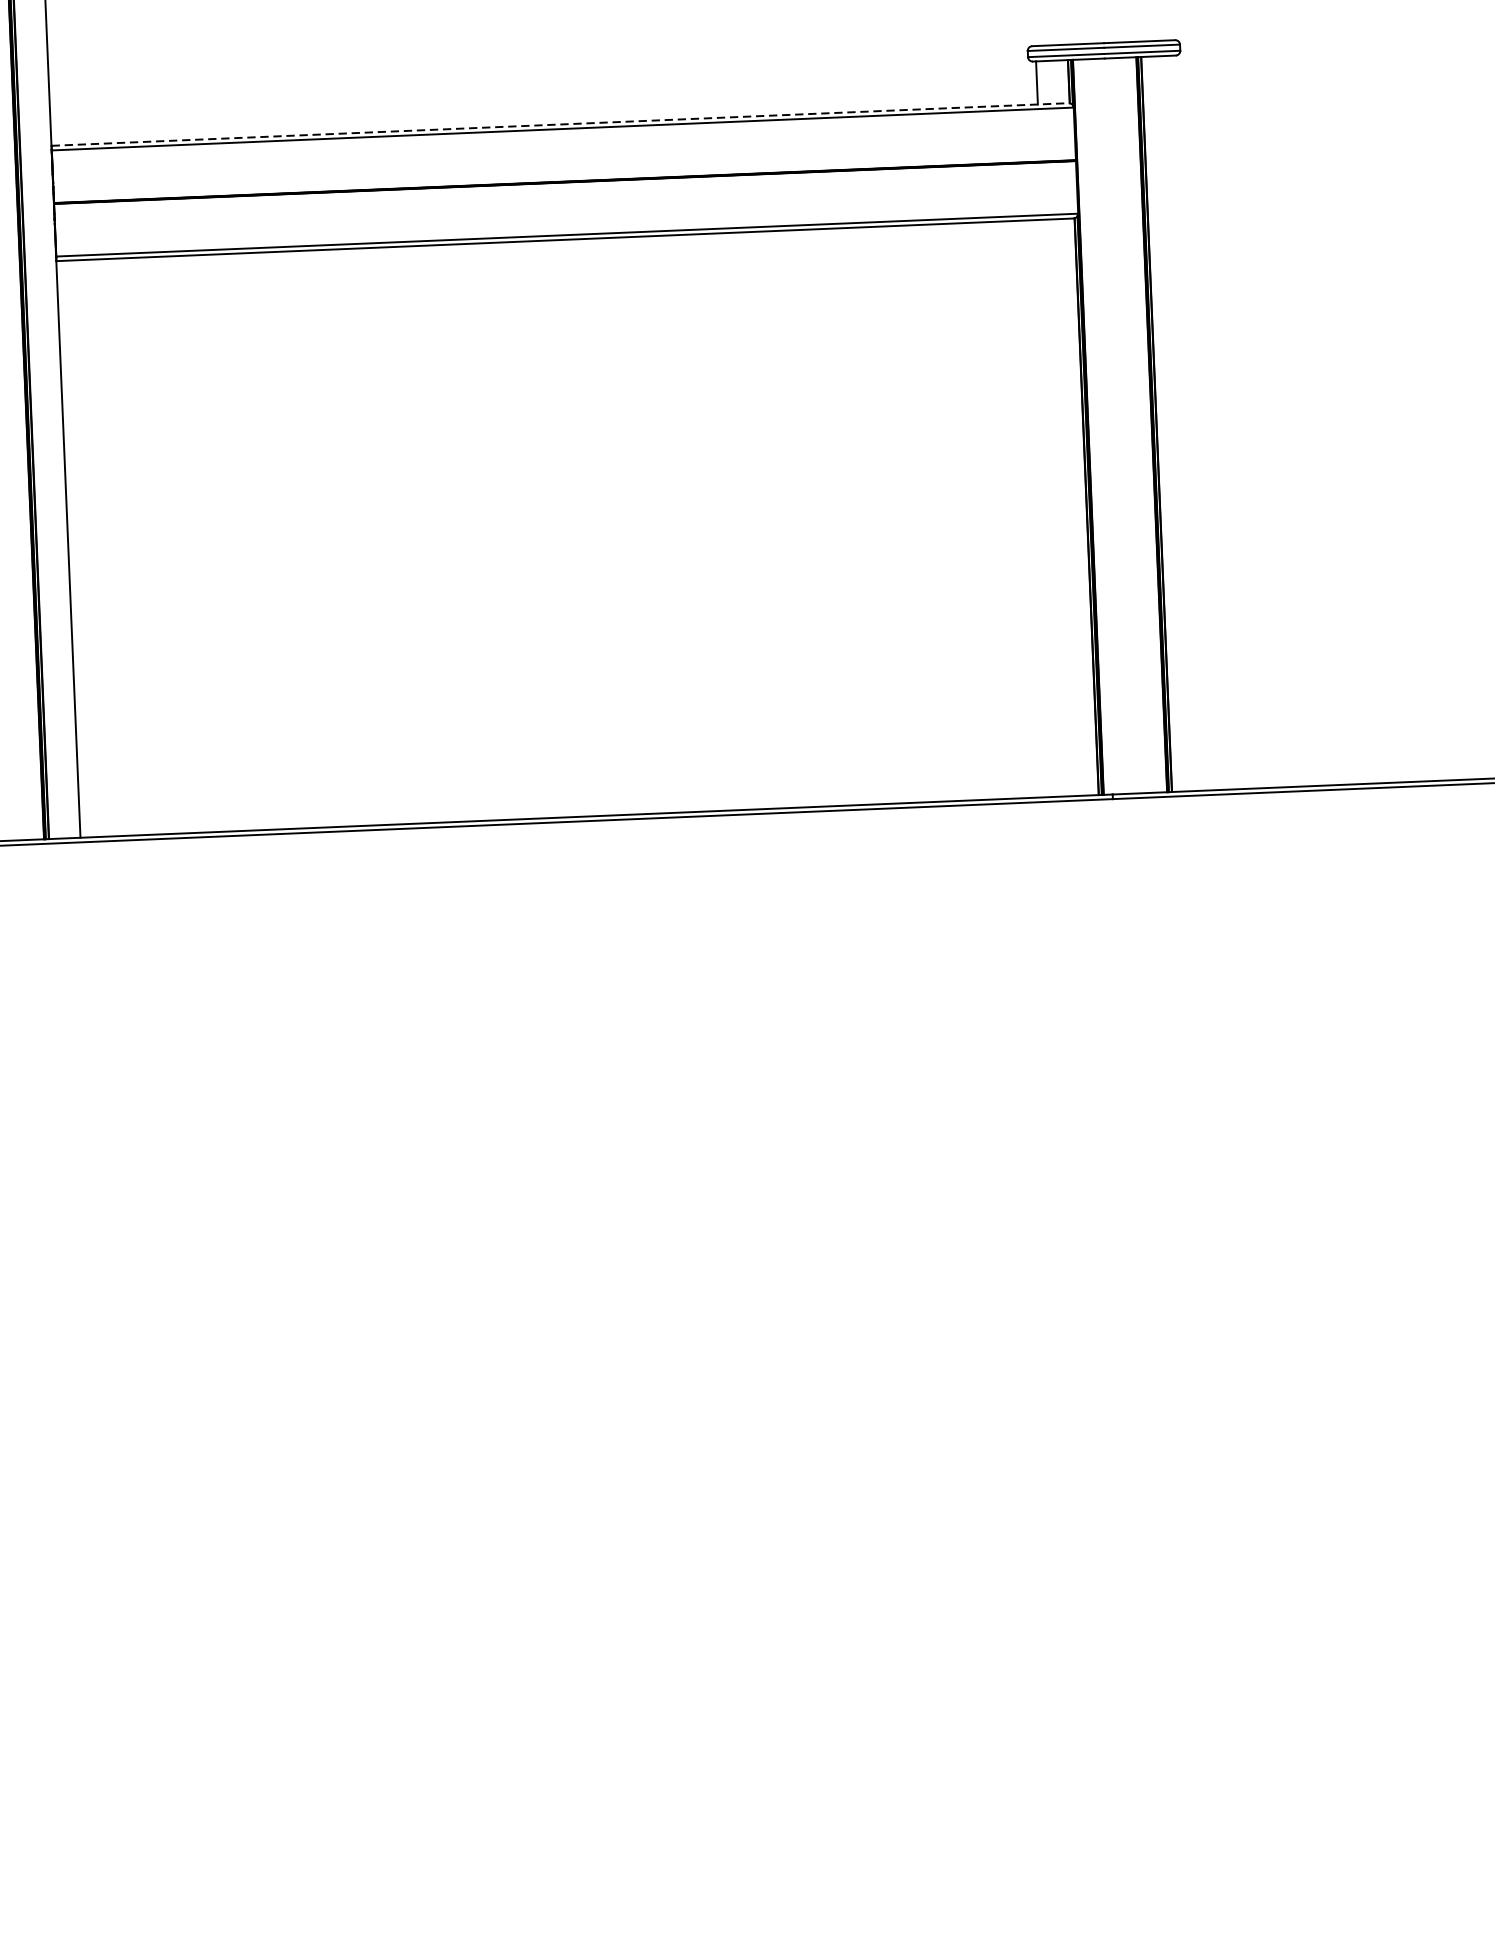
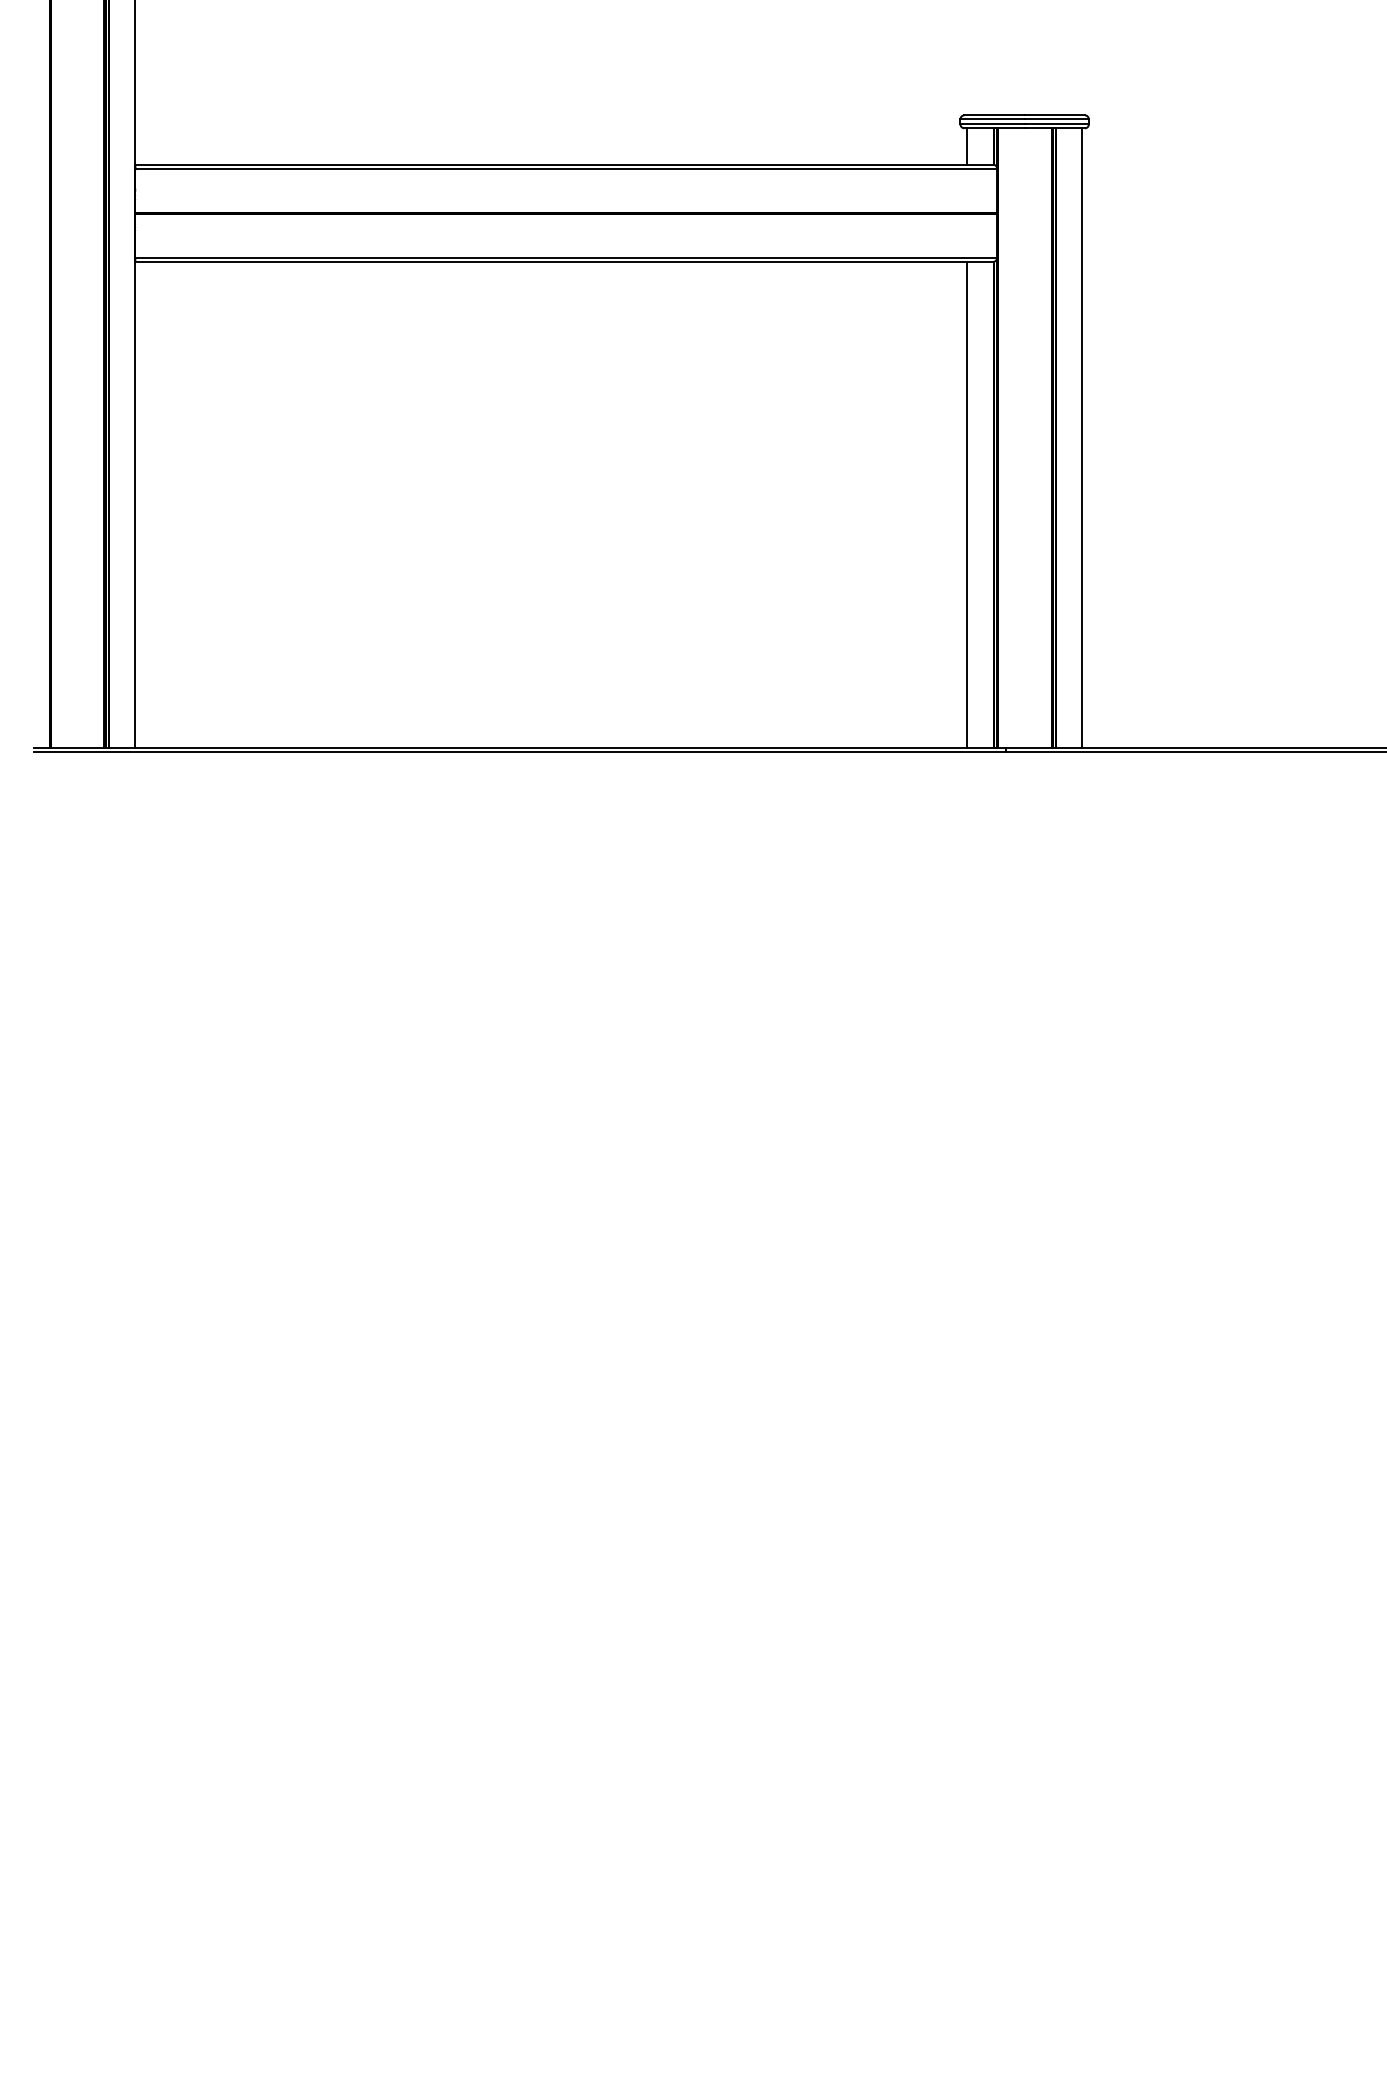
line: (560, 124) -> (564, 164), dashed -> solid
line: (1188, 423) -> (1082, 438), added
line: (1055, 507) -> (967, 504), added

